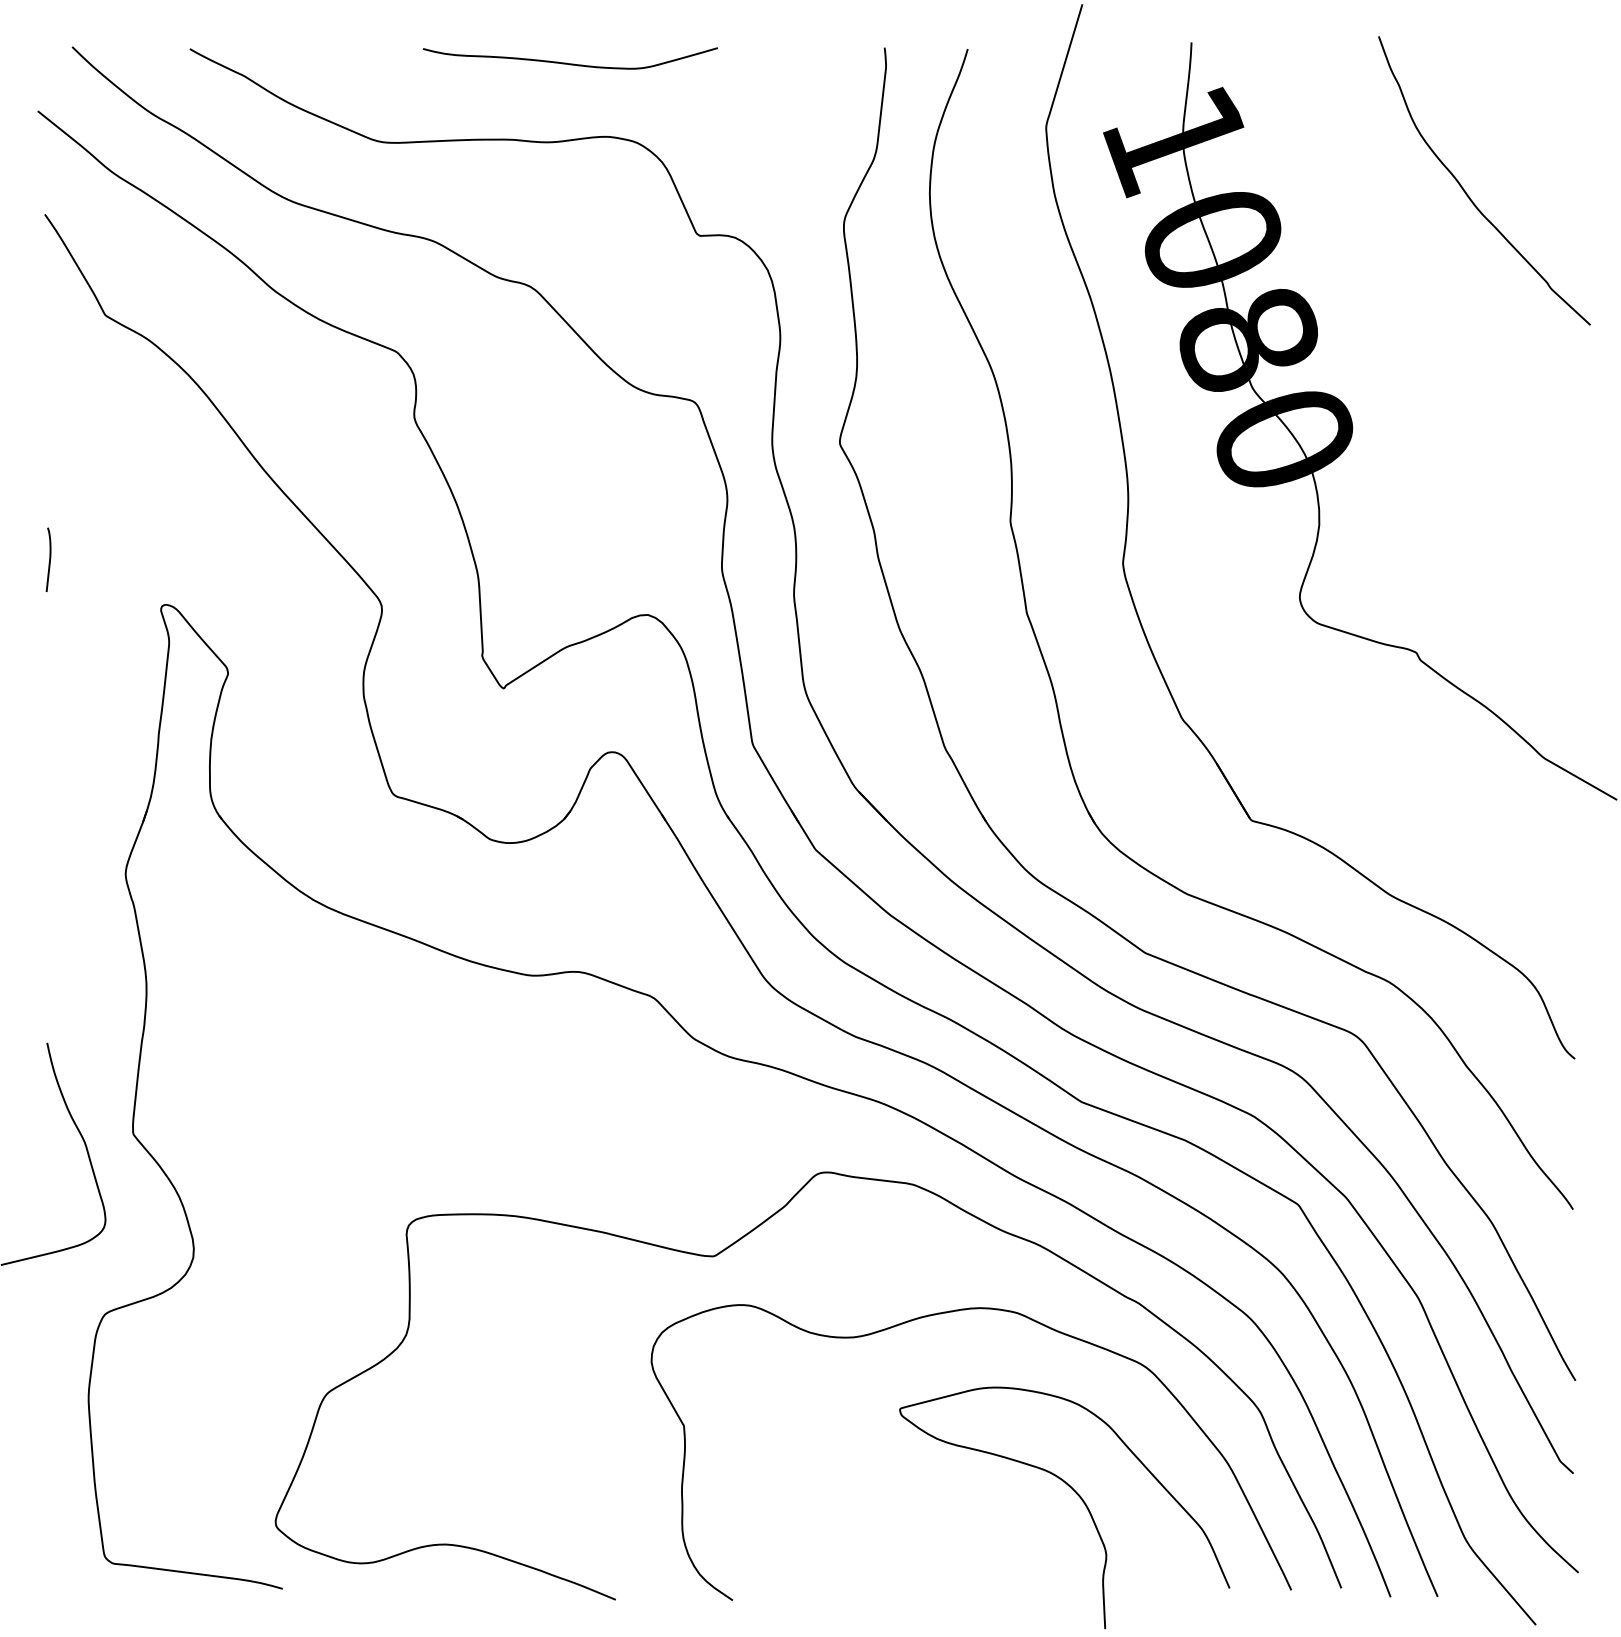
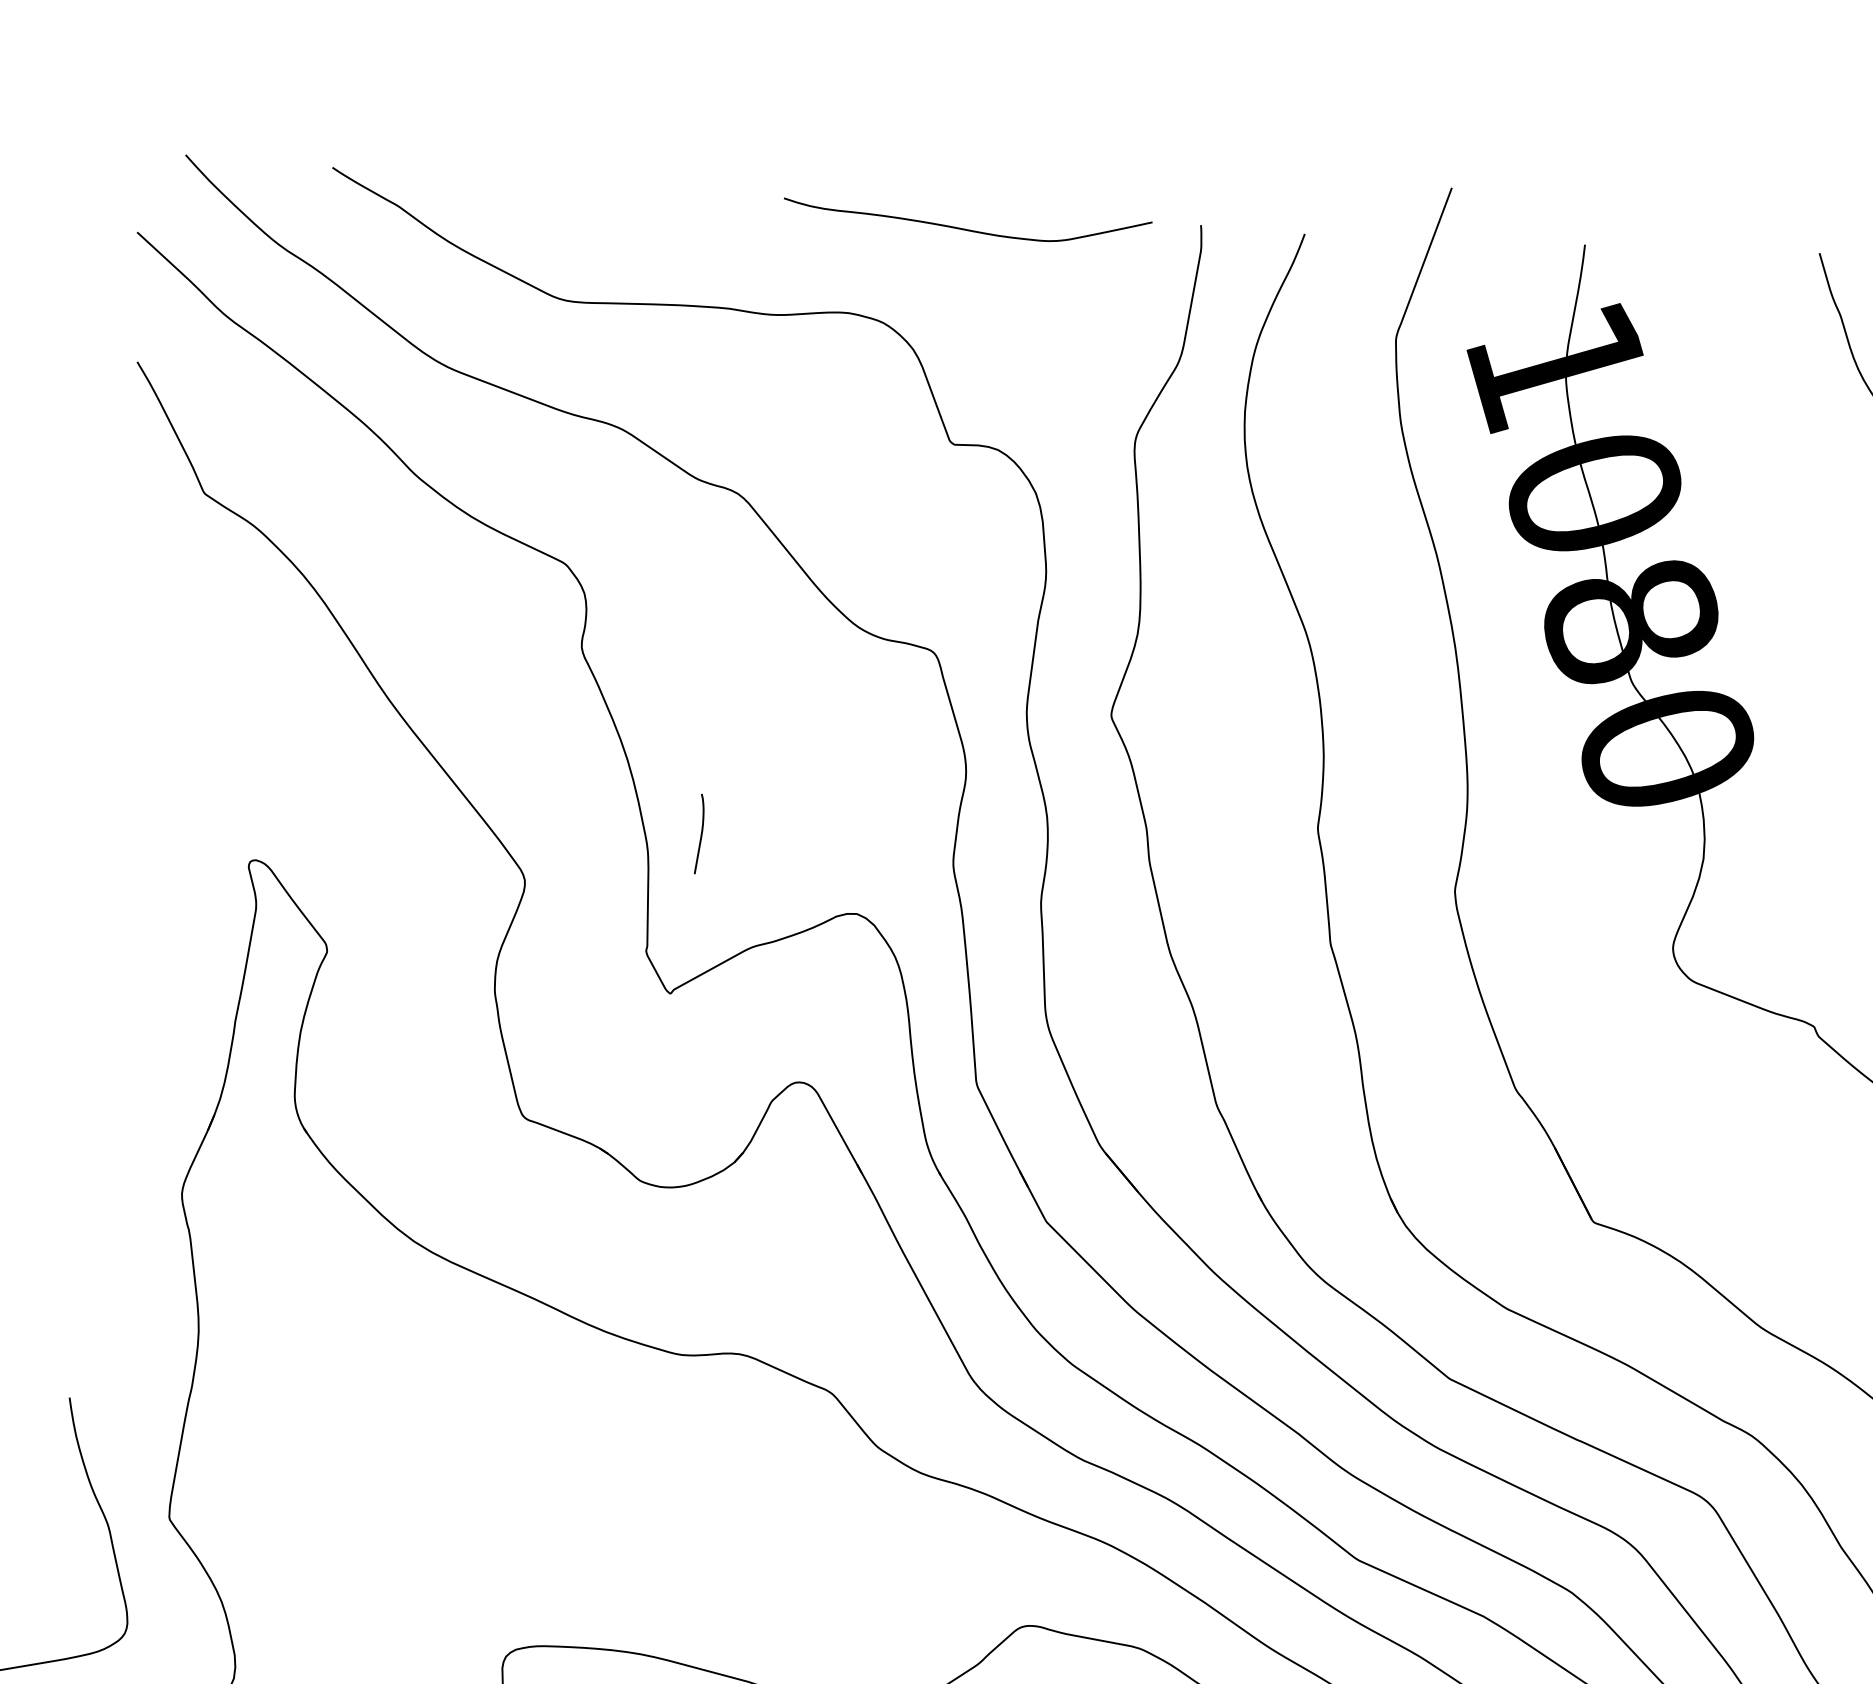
curve: (570, 63) -> (967, 229), moved
curve: (49, 559) -> (701, 833), moved

